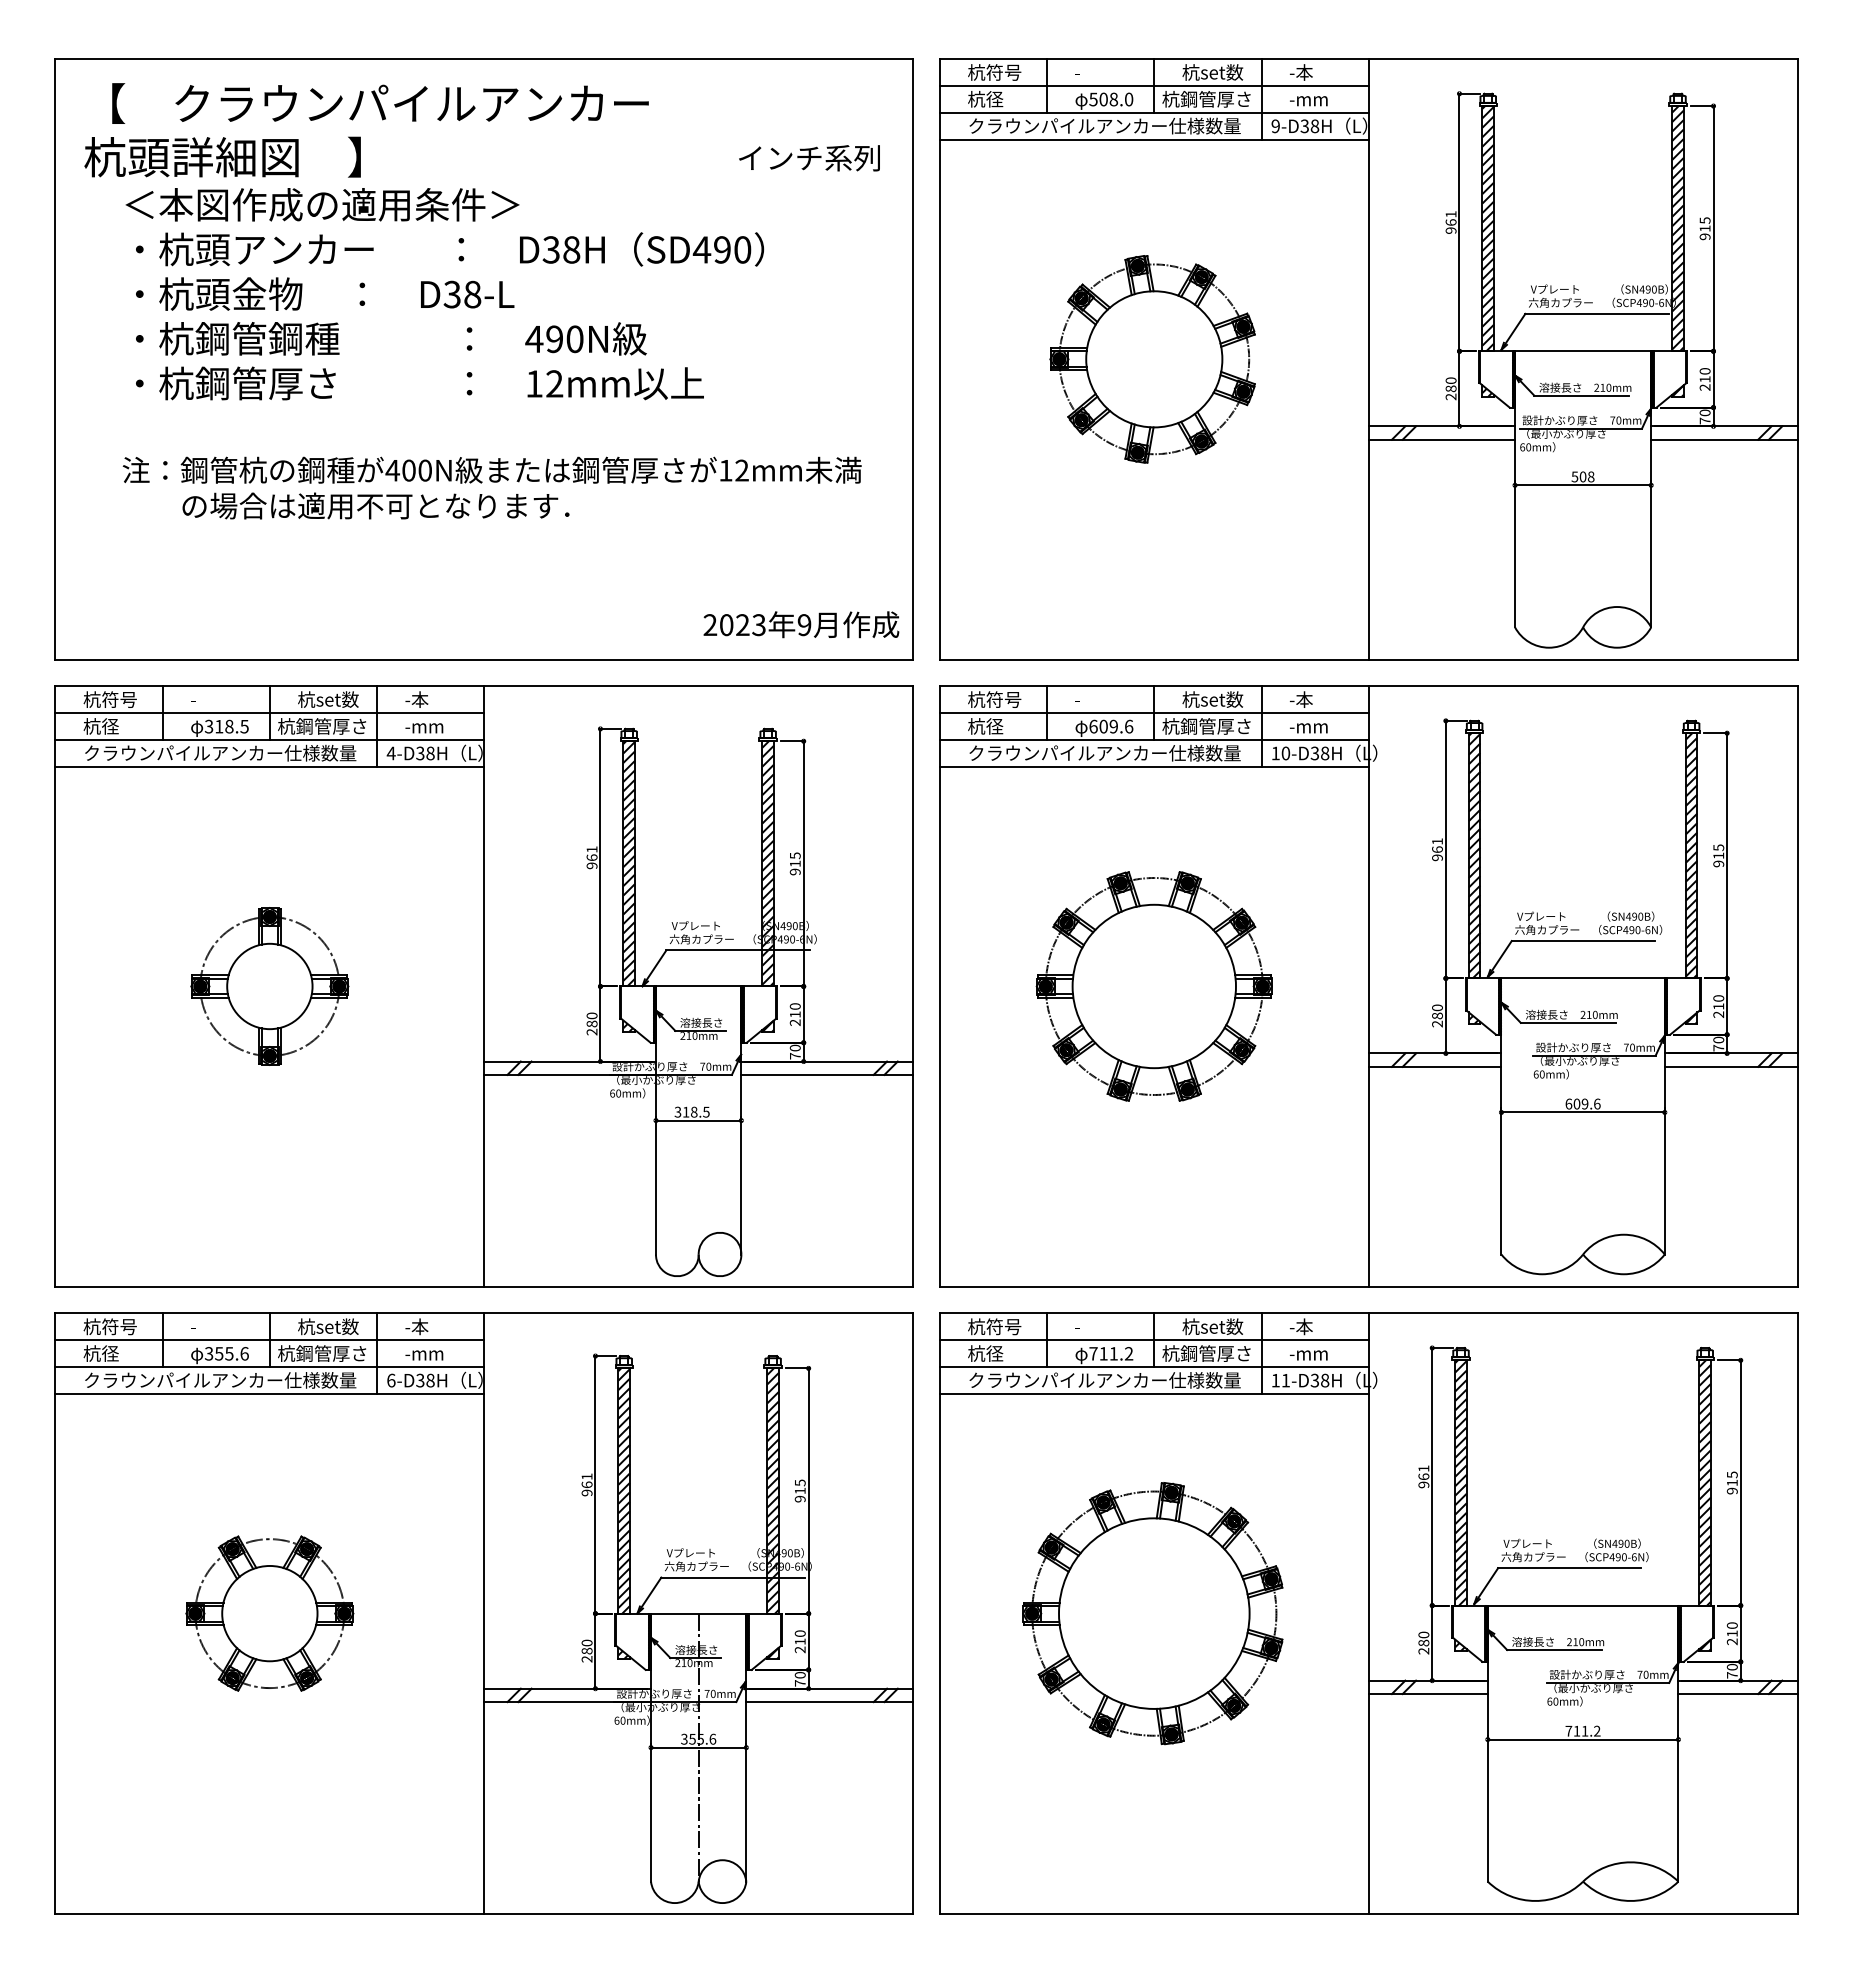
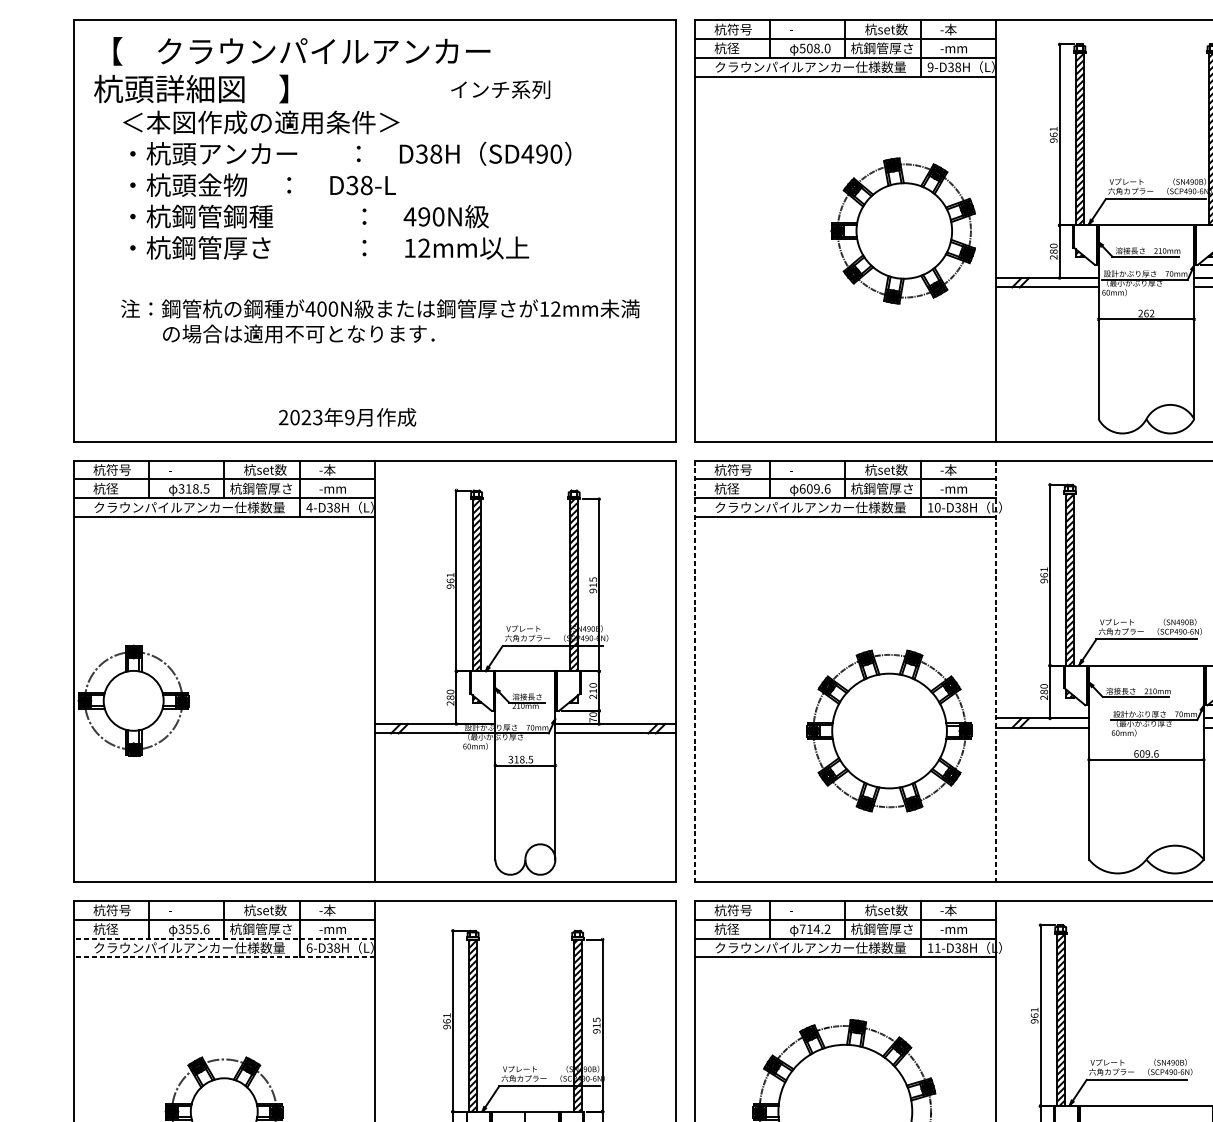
text: (809, 158) -> (500, 89), moved
part: (1152, 359) -> (903, 231), moved
text: (1582, 476) -> (1146, 313), 508 -> 262
text: (801, 624) -> (347, 417), moved
part: (269, 986) -> (133, 700), moved
line: (939, 986) -> (694, 671), solid -> dashed
part: (1153, 986) -> (889, 731), moved
line: (1368, 986) -> (995, 671), solid -> dashed
text: (1113, 1353) -> (816, 929), 711.2 -> 714.2
line: (269, 1367) -> (224, 938), solid -> dashed
line: (269, 1393) -> (224, 957), solid -> dashed

